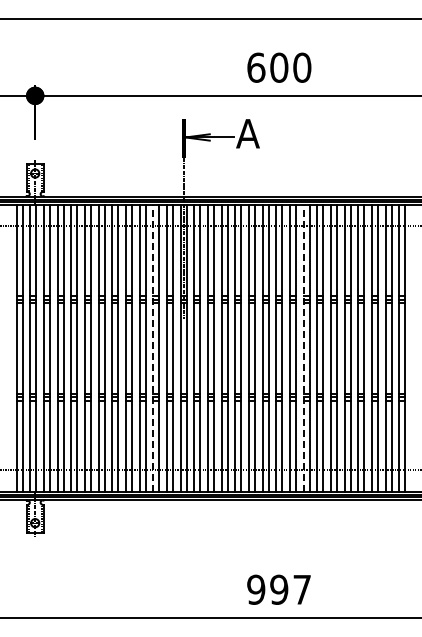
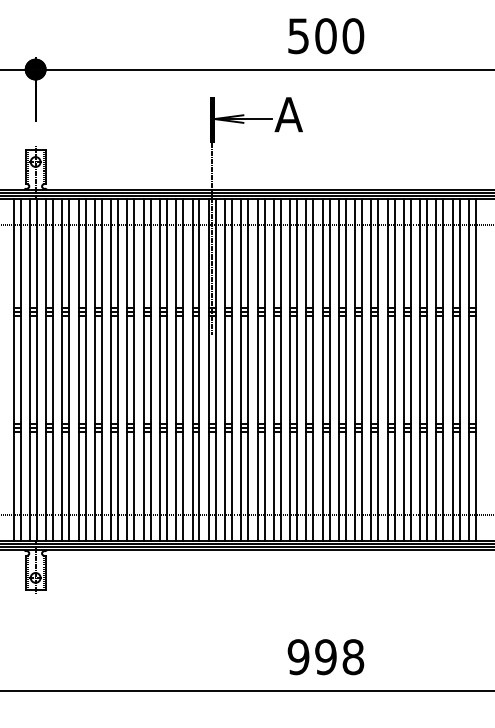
text: (256, 67) -> (298, 35), 600 -> 500
line: (153, 348) -> (176, 370), dashed -> solid
line: (303, 348) -> (354, 370), dashed -> solid
text: (302, 589) -> (353, 656), 997 -> 998

